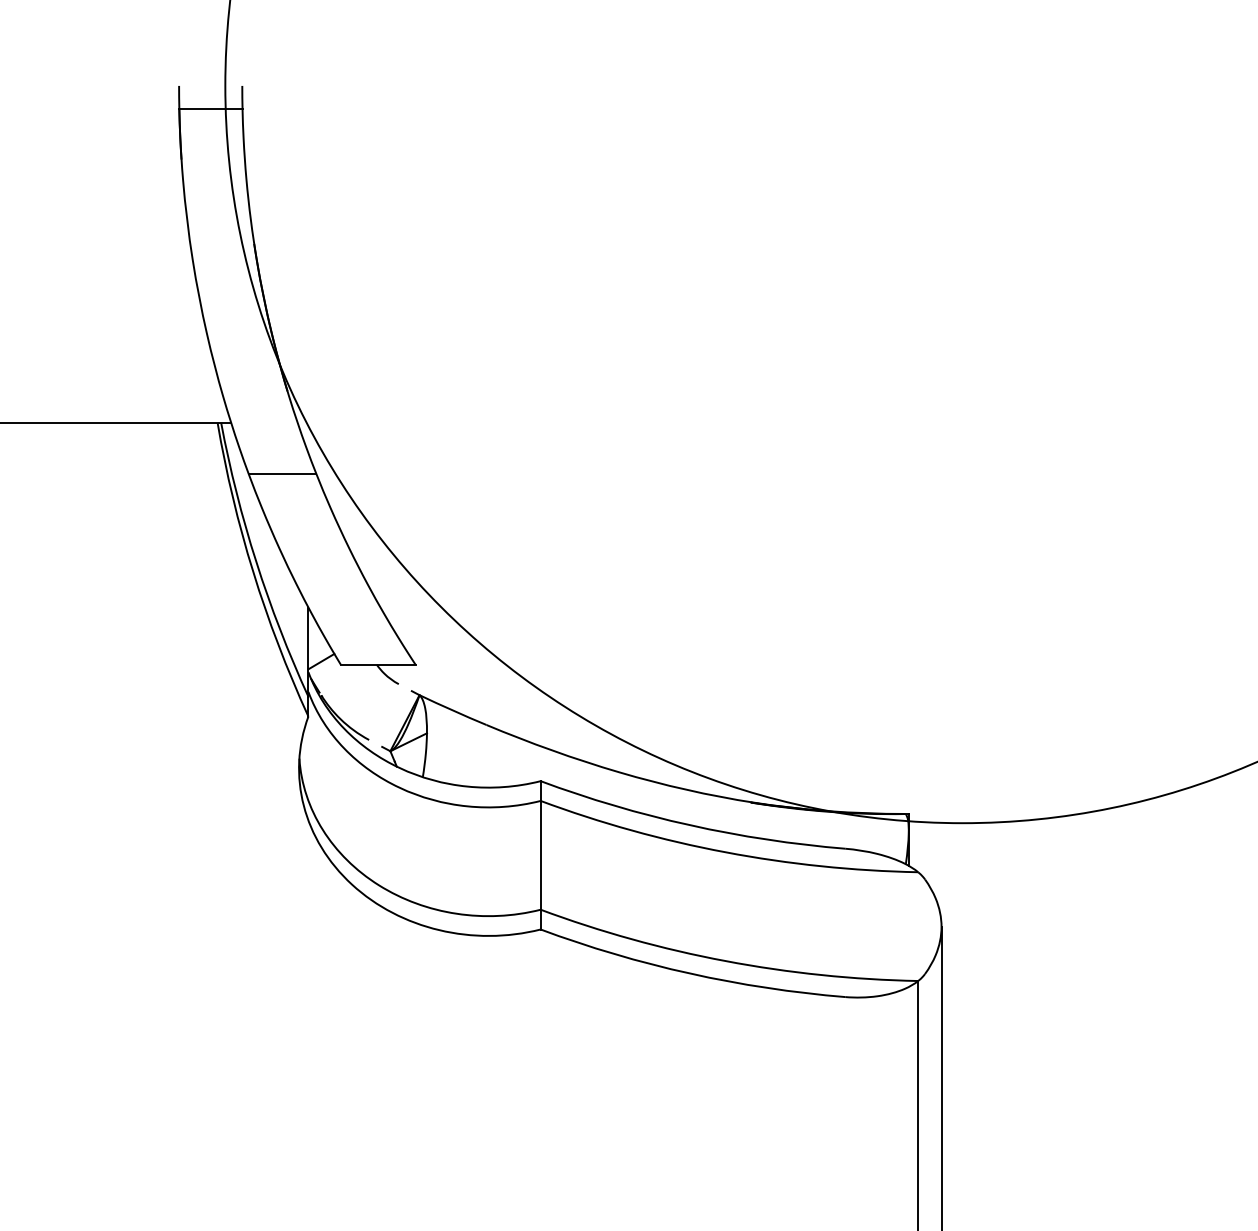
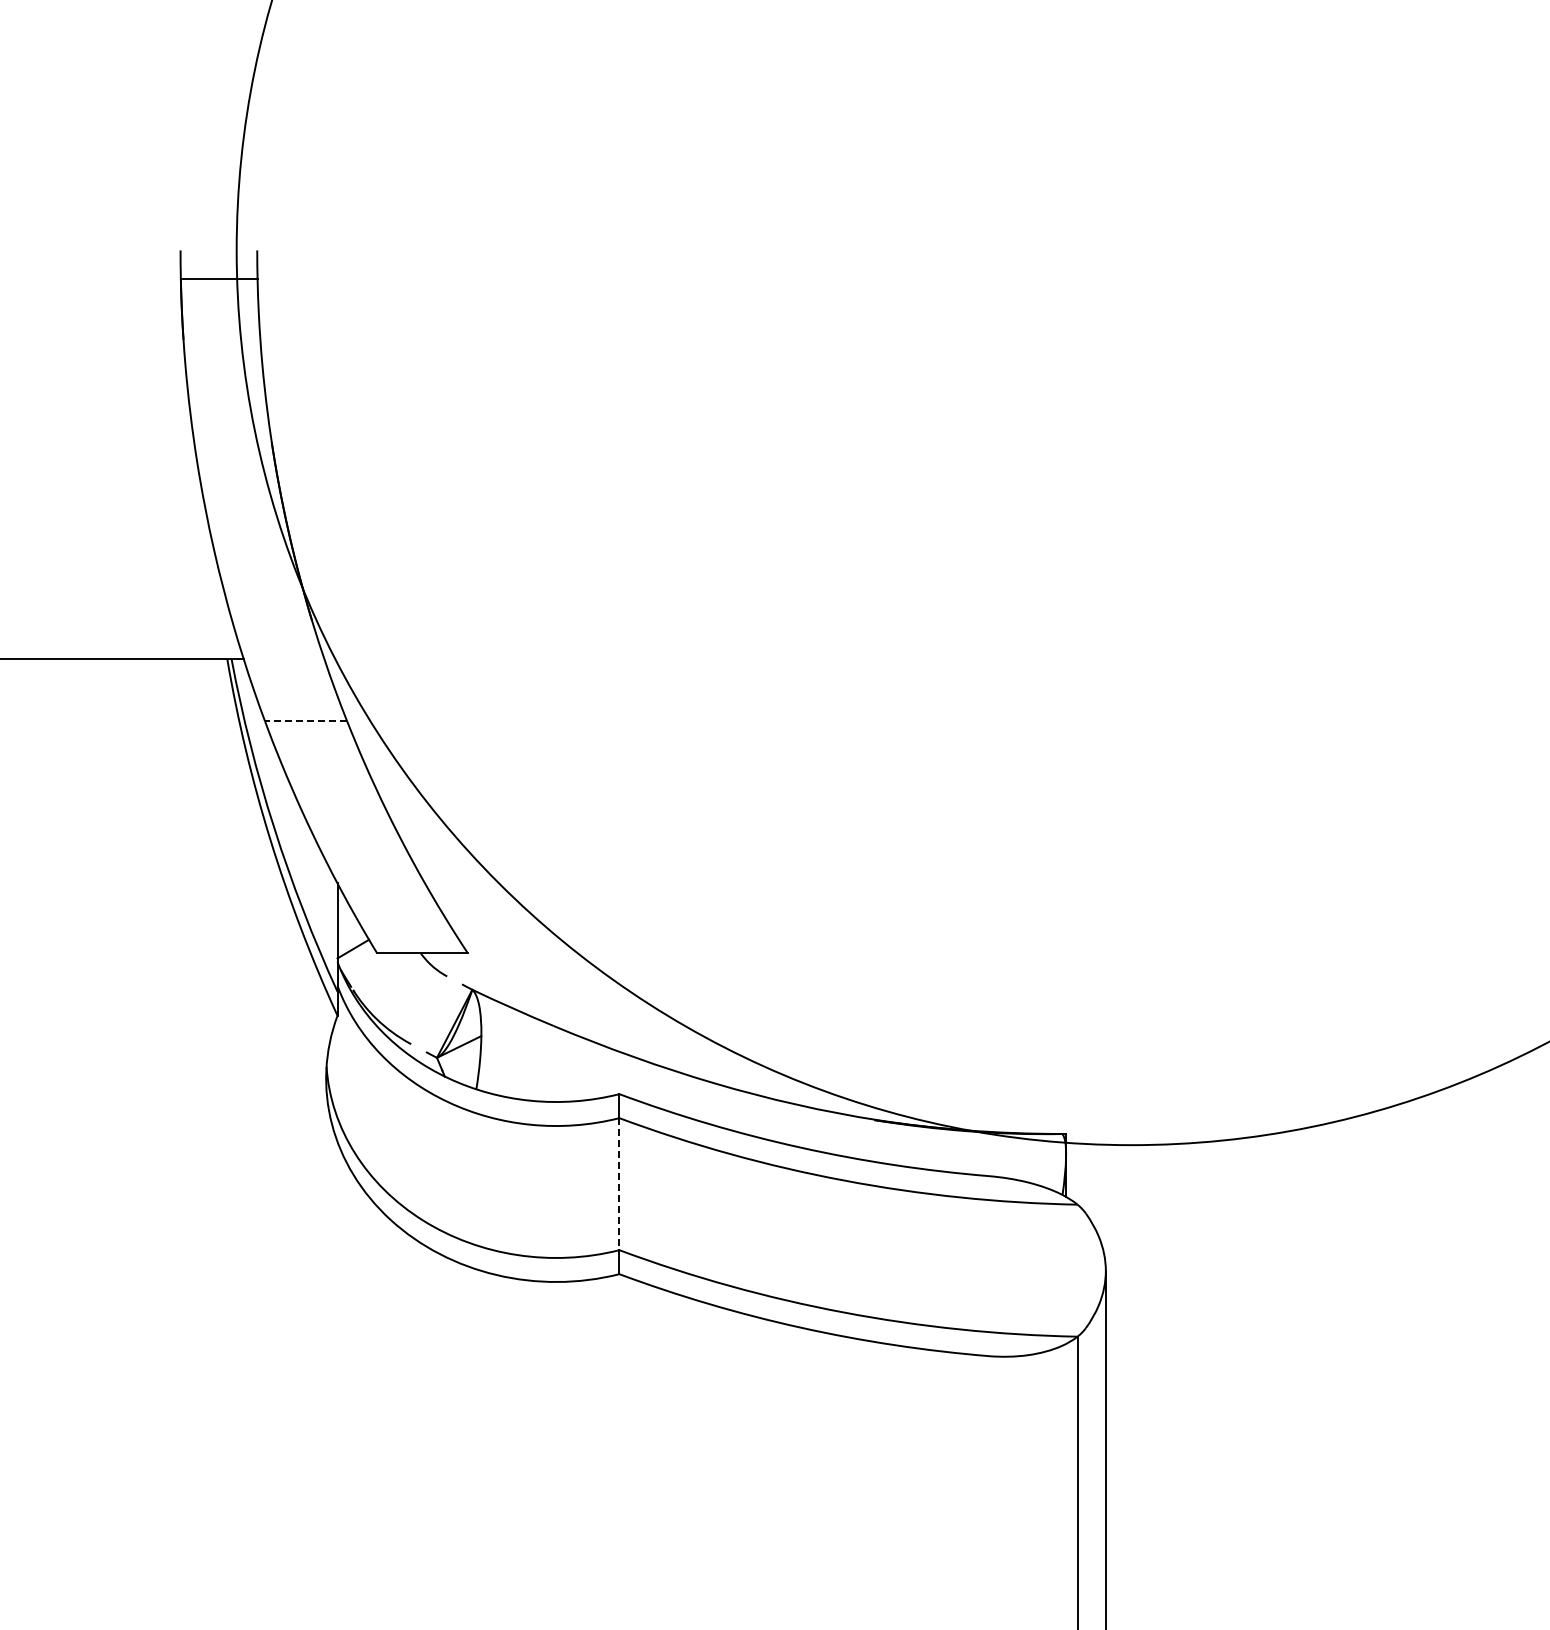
line: (282, 474) -> (305, 721), solid -> dashed
line: (540, 855) -> (619, 1184), solid -> dashed

